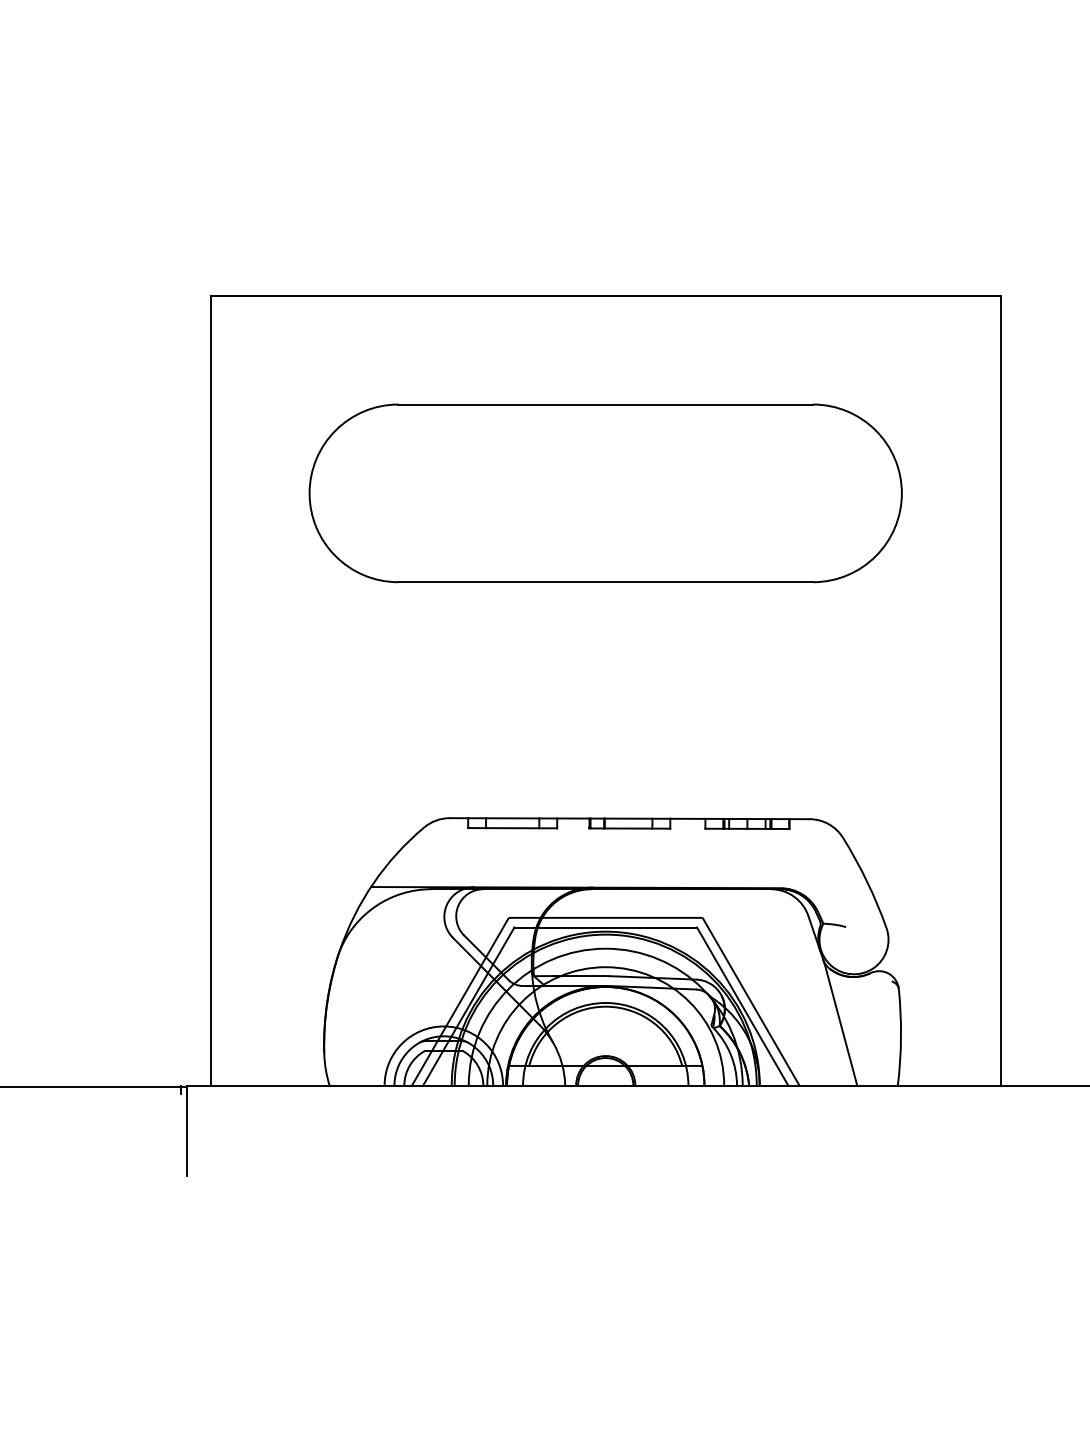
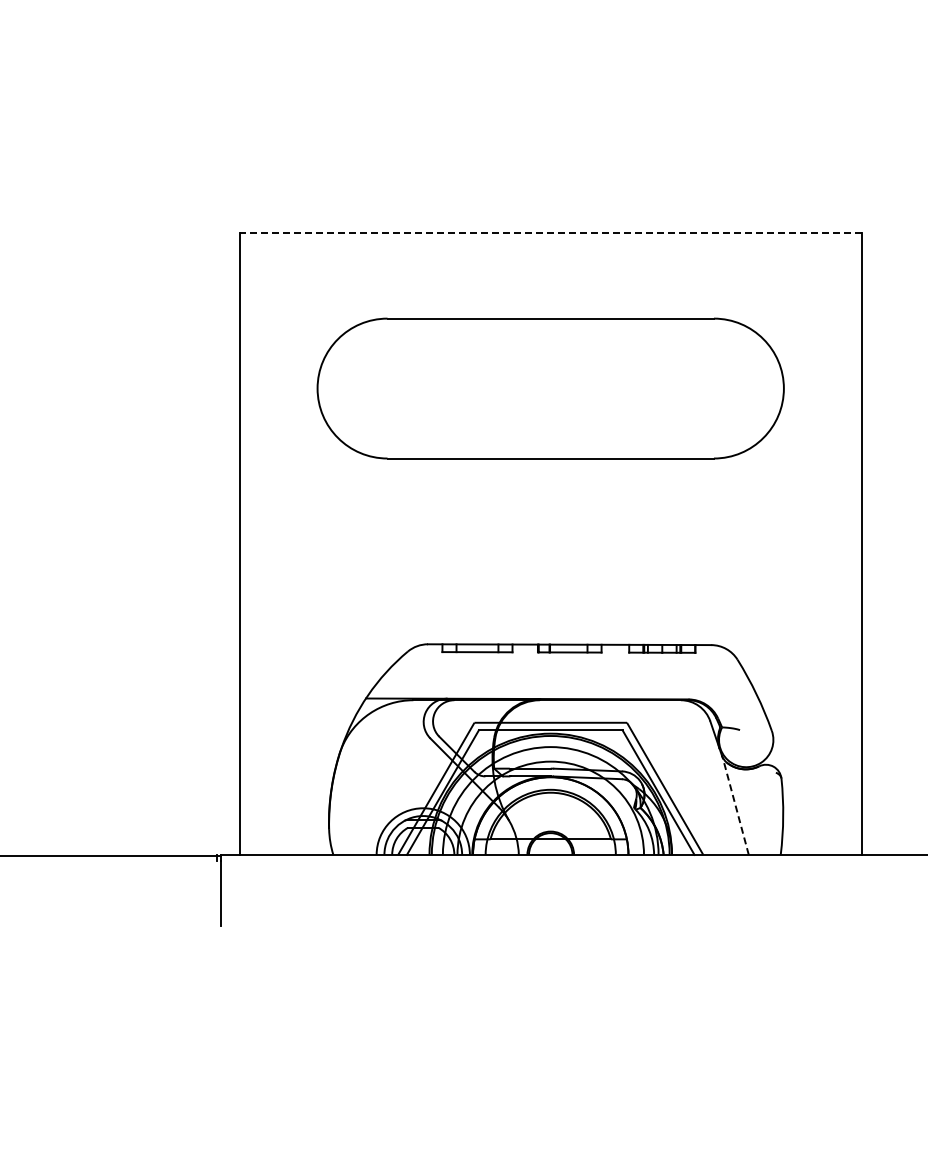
line: (605, 296) -> (550, 233), solid -> dashed
line: (840, 1024) -> (735, 806), solid -> dashed

